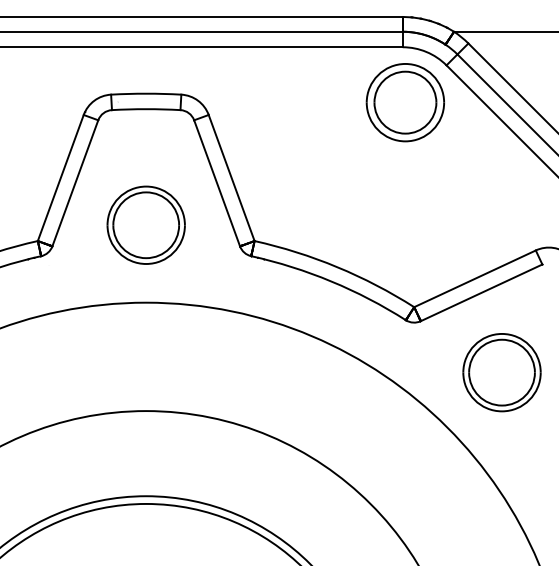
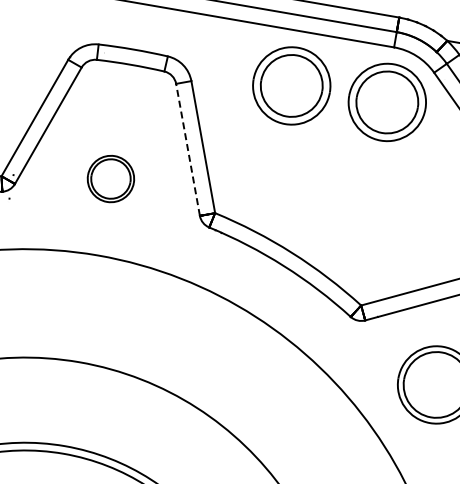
part: (307, 102) -> (290, 85), added
line: (216, 182) -> (187, 148), solid -> dashed
part: (145, 224) -> (110, 178), size x0.6

